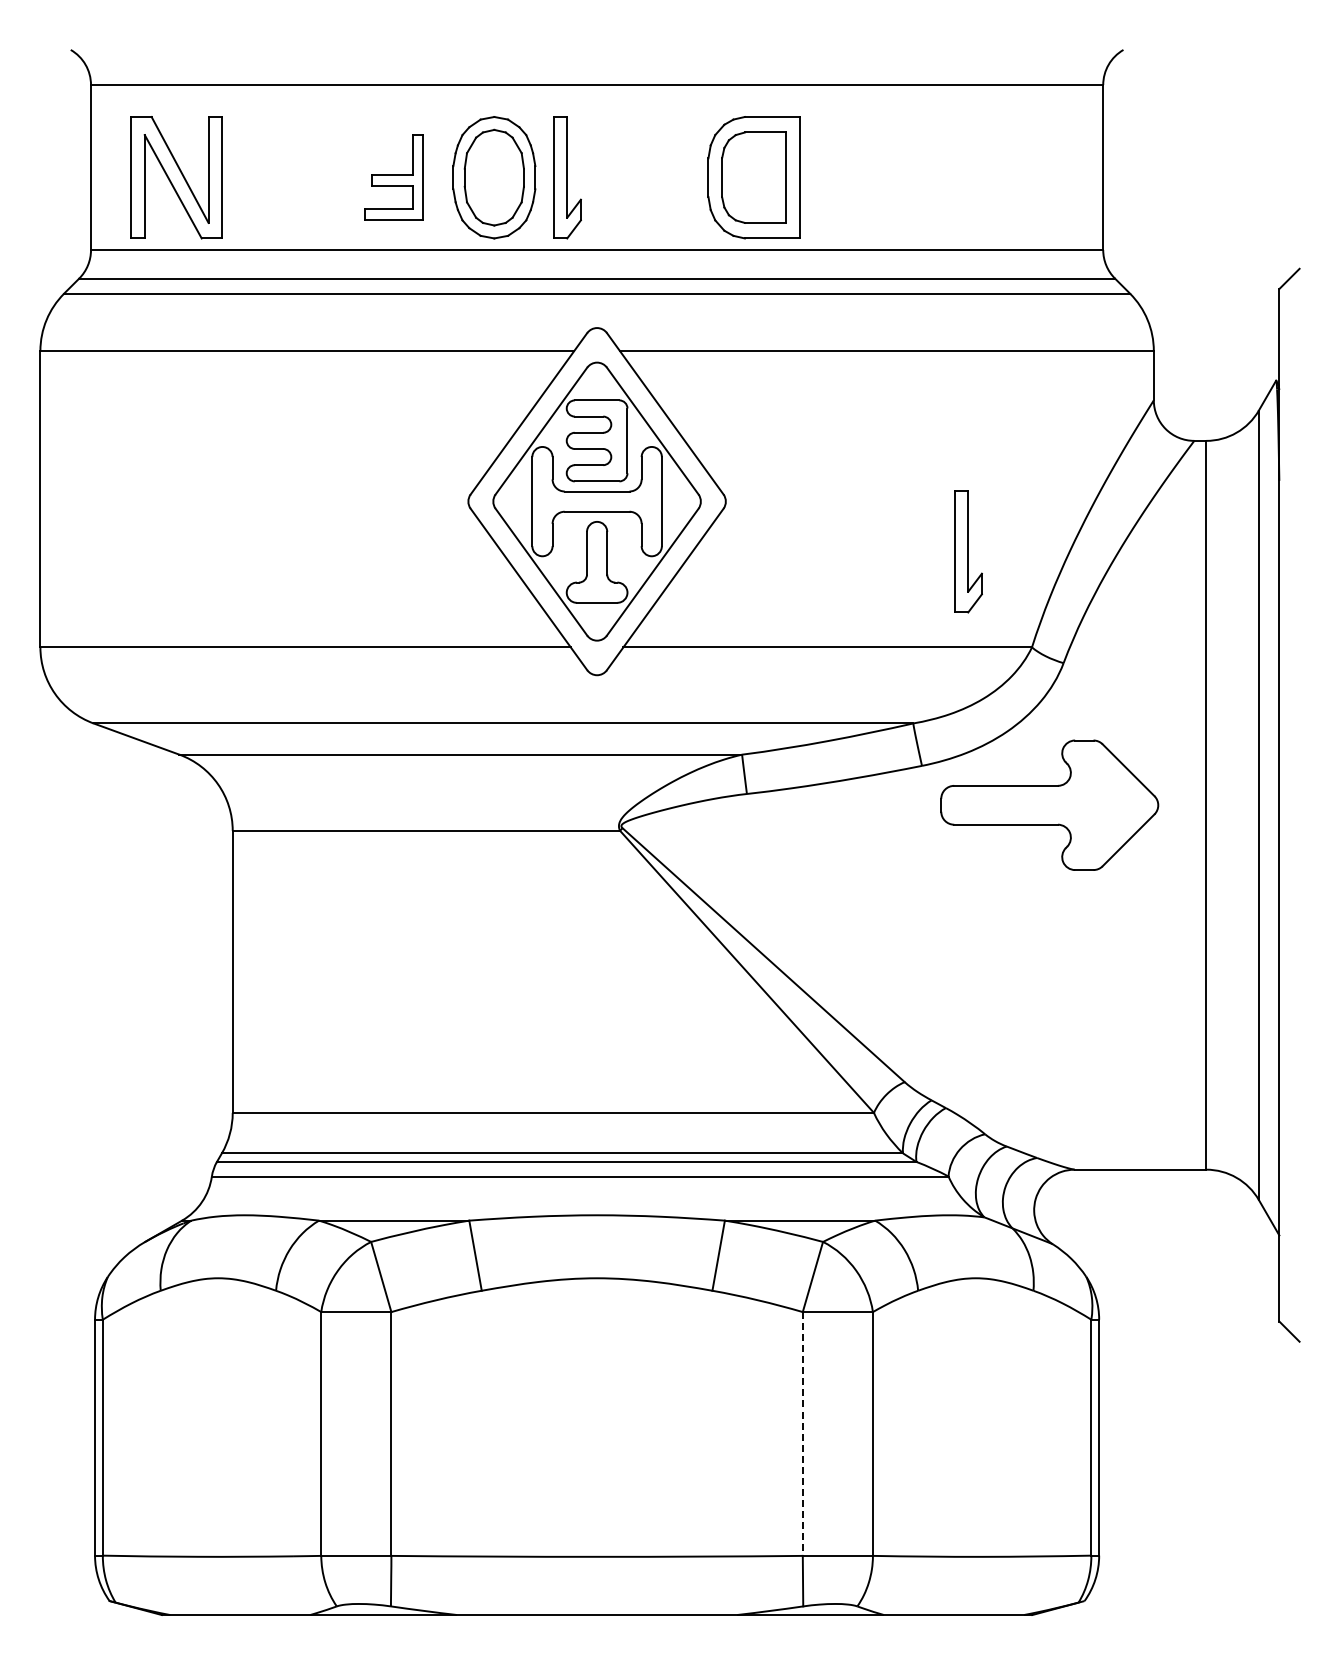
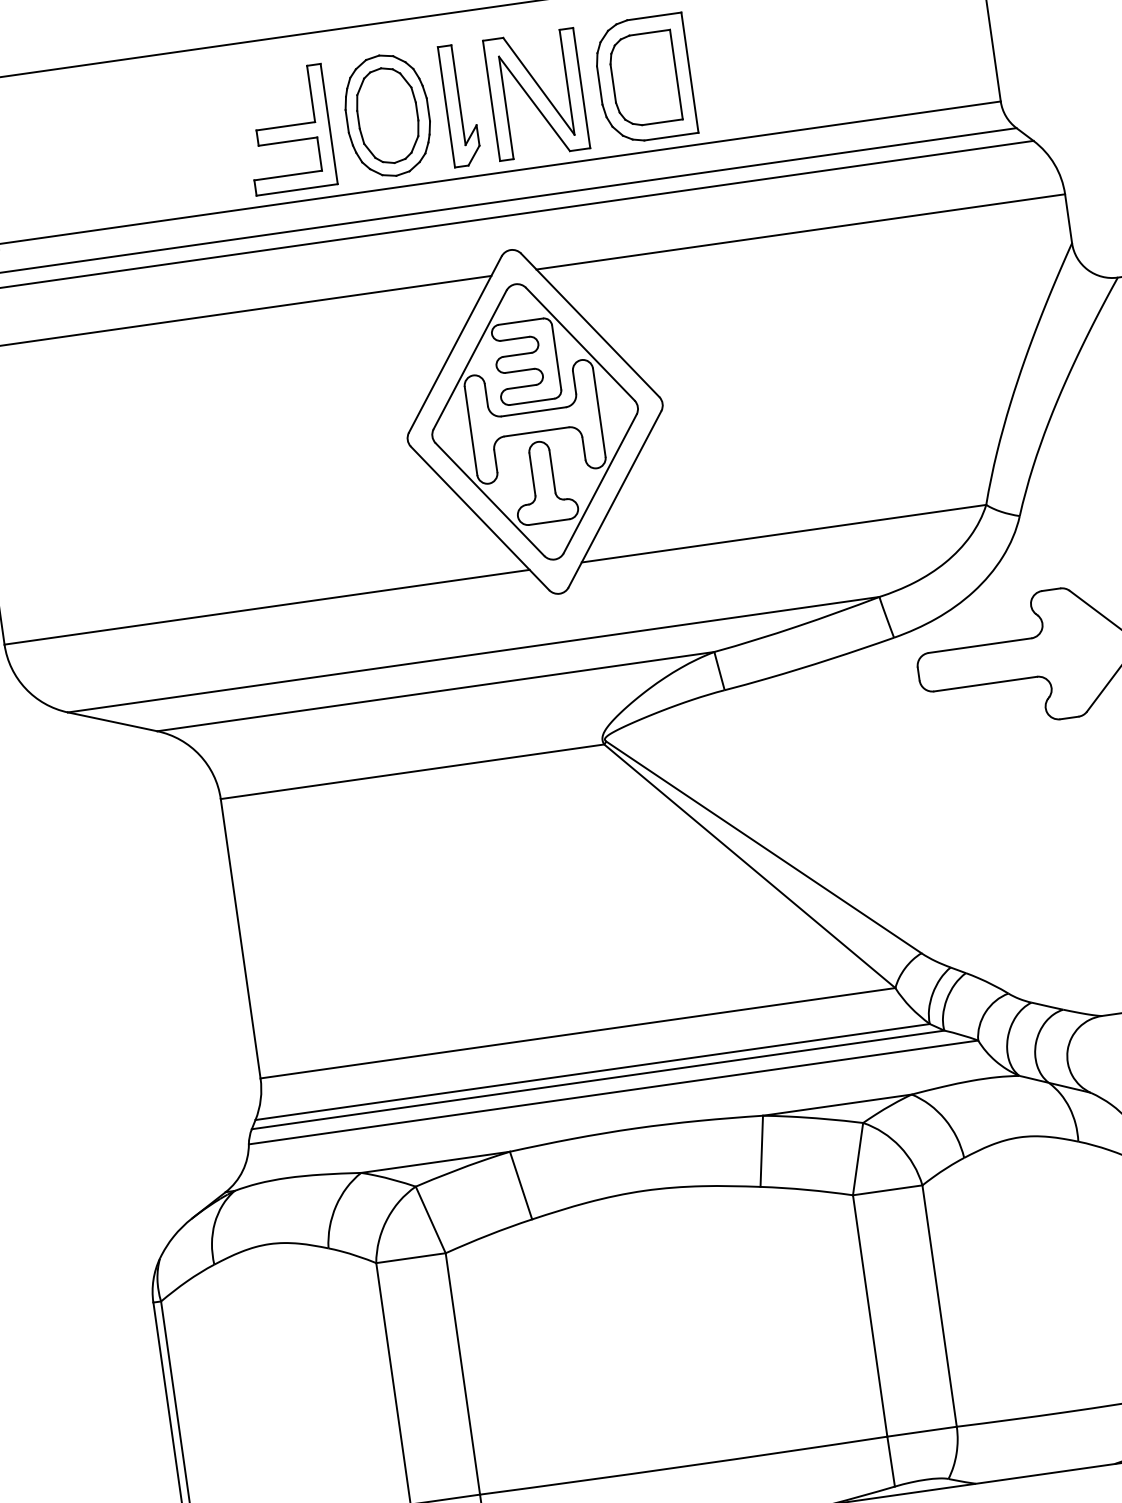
part: (176, 177) -> (536, 94), moved
part: (393, 177) -> (287, 129), size x1.43
part: (968, 551) -> (909, 418), removed
line: (802, 1433) -> (869, 1315), dashed -> solid

